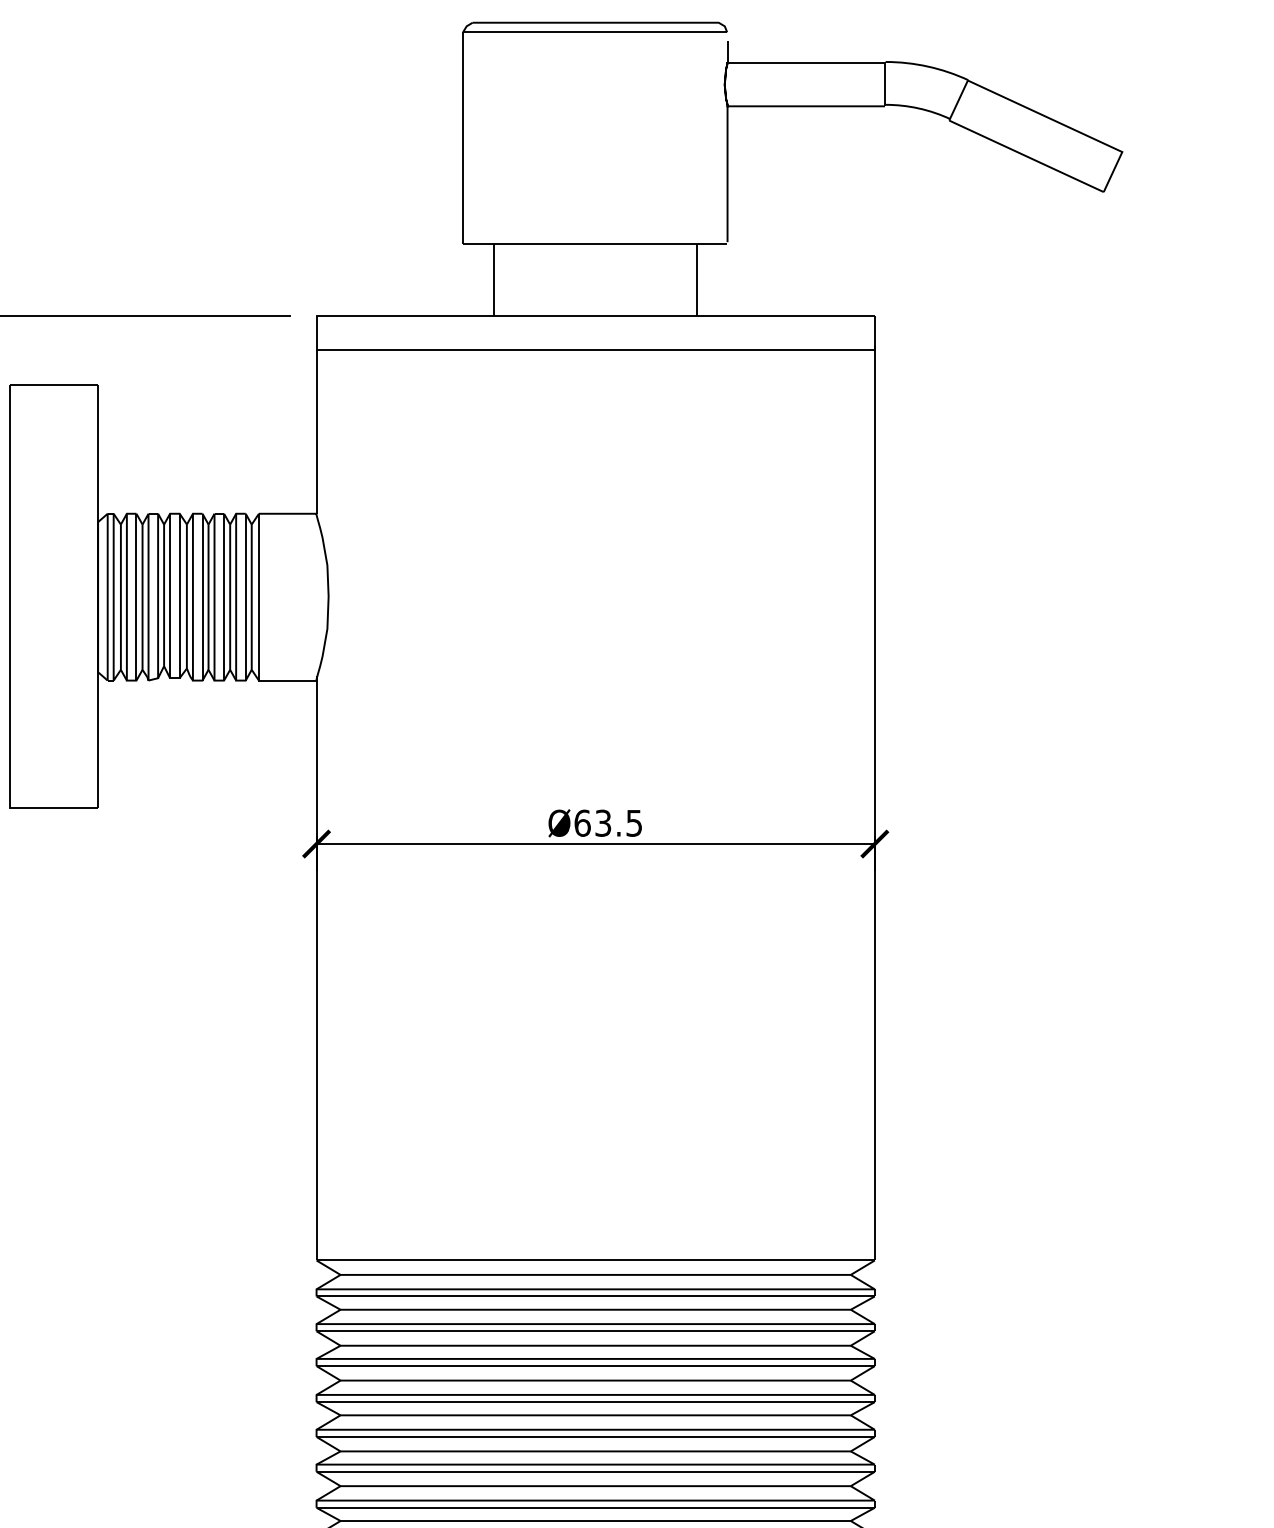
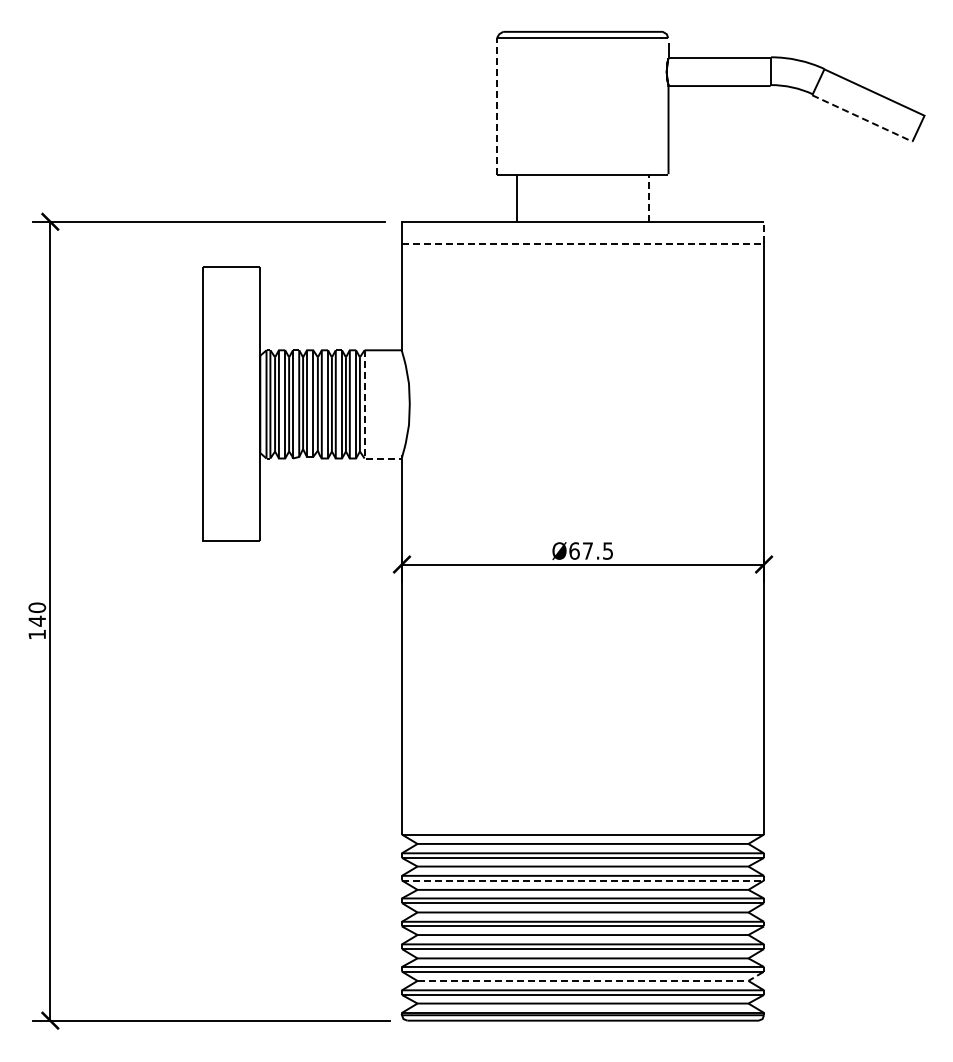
line: (462, 137) -> (496, 106), solid -> dashed
line: (1026, 156) -> (862, 118), solid -> dashed
line: (696, 278) -> (648, 197), solid -> dashed
line: (614, 350) -> (595, 244), solid -> dashed
line: (258, 626) -> (364, 423), solid -> dashed
text: (602, 822) -> (587, 550), Ø63.5 -> Ø67.5
line: (596, 1331) -> (583, 880), solid -> dashed
line: (611, 1485) -> (593, 980), solid -> dashed

